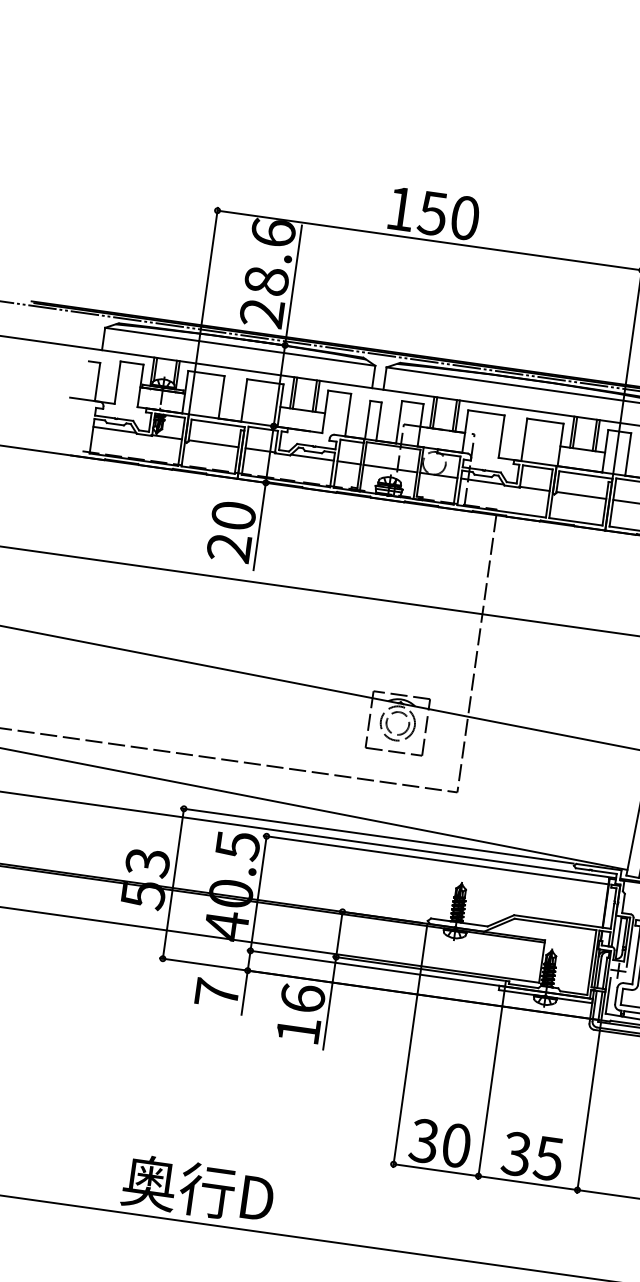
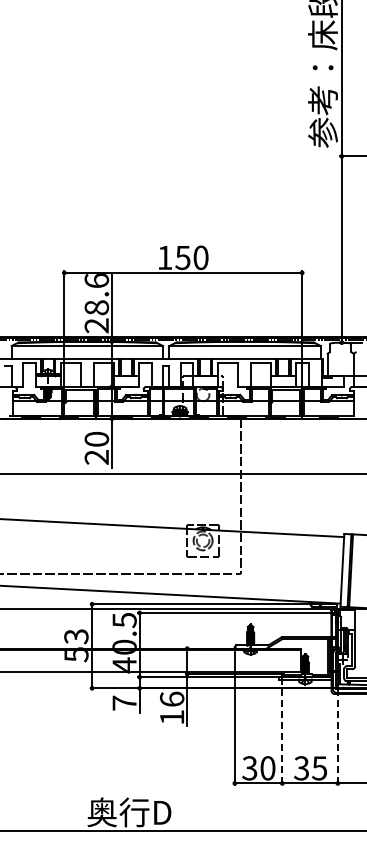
line: (491, 1085) -> (282, 732), solid -> dashed
line: (588, 1108) -> (337, 737), solid -> dashed

